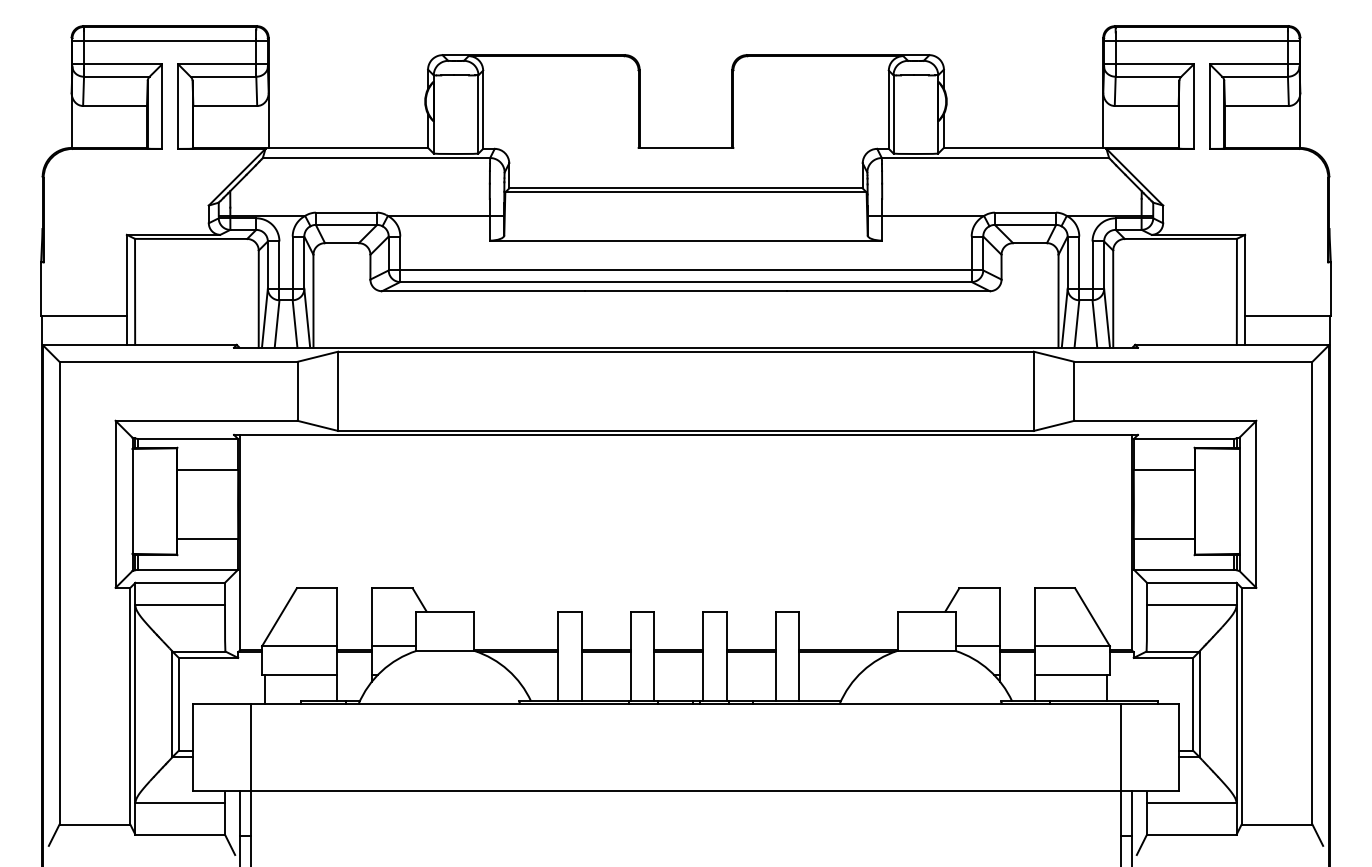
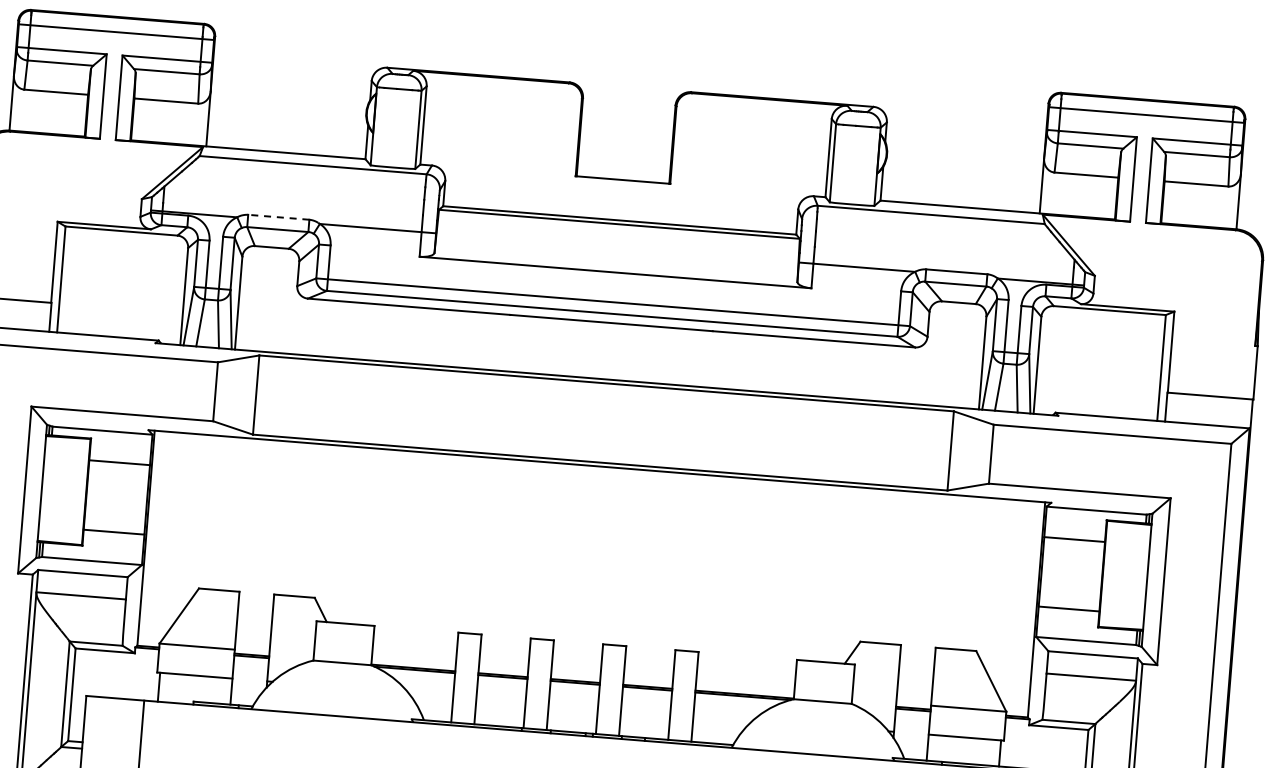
line: (346, 212) -> (278, 217), solid -> dashed
line: (394, 646) -> (291, 654), removed
line: (977, 646) -> (874, 701), removed

